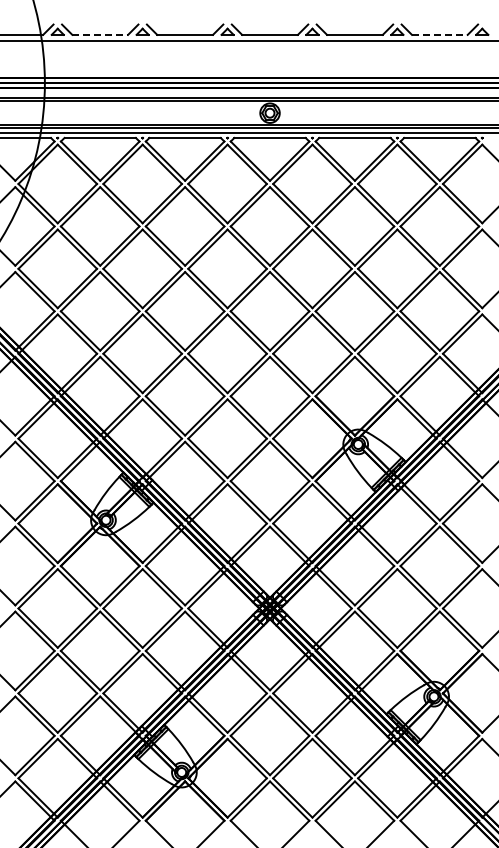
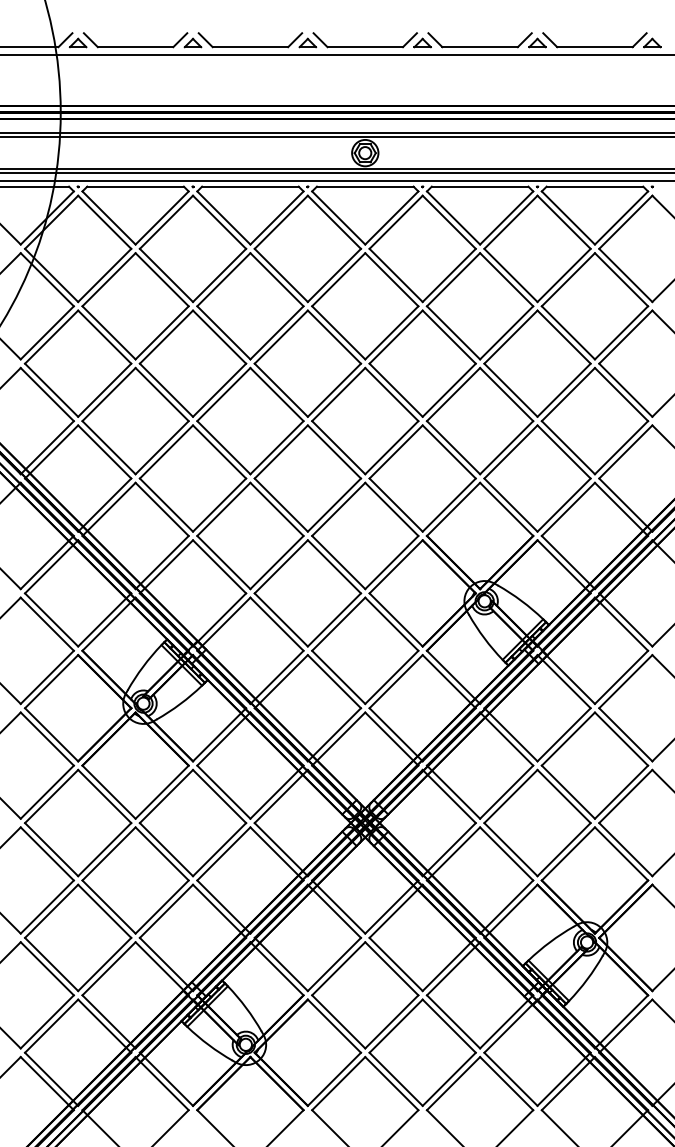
line: (100, 34) -> (135, 46), dashed -> solid
line: (439, 34) -> (594, 46), dashed -> solid

